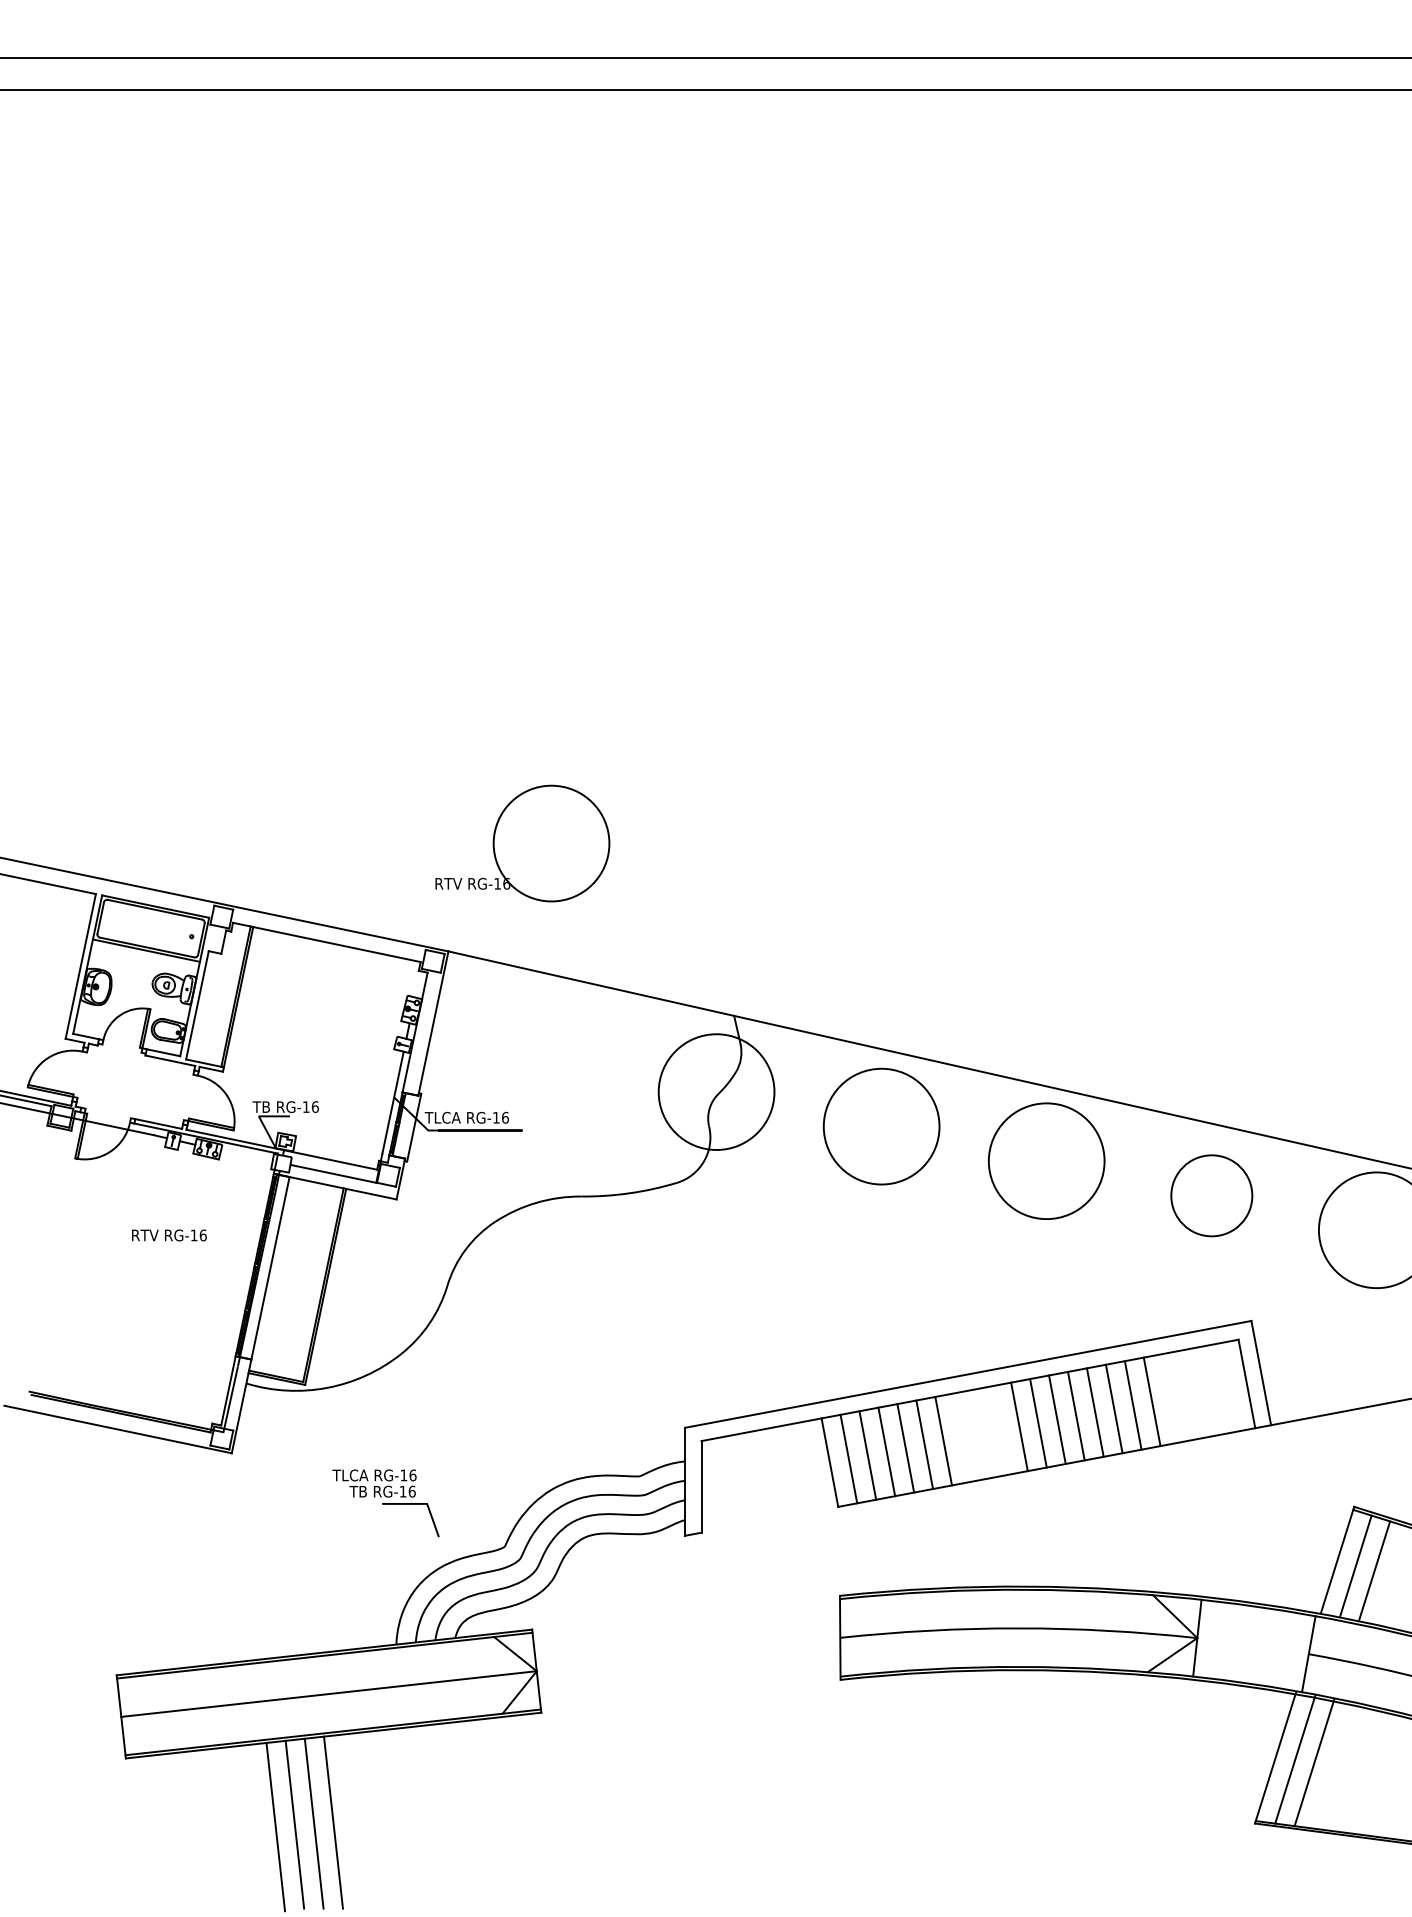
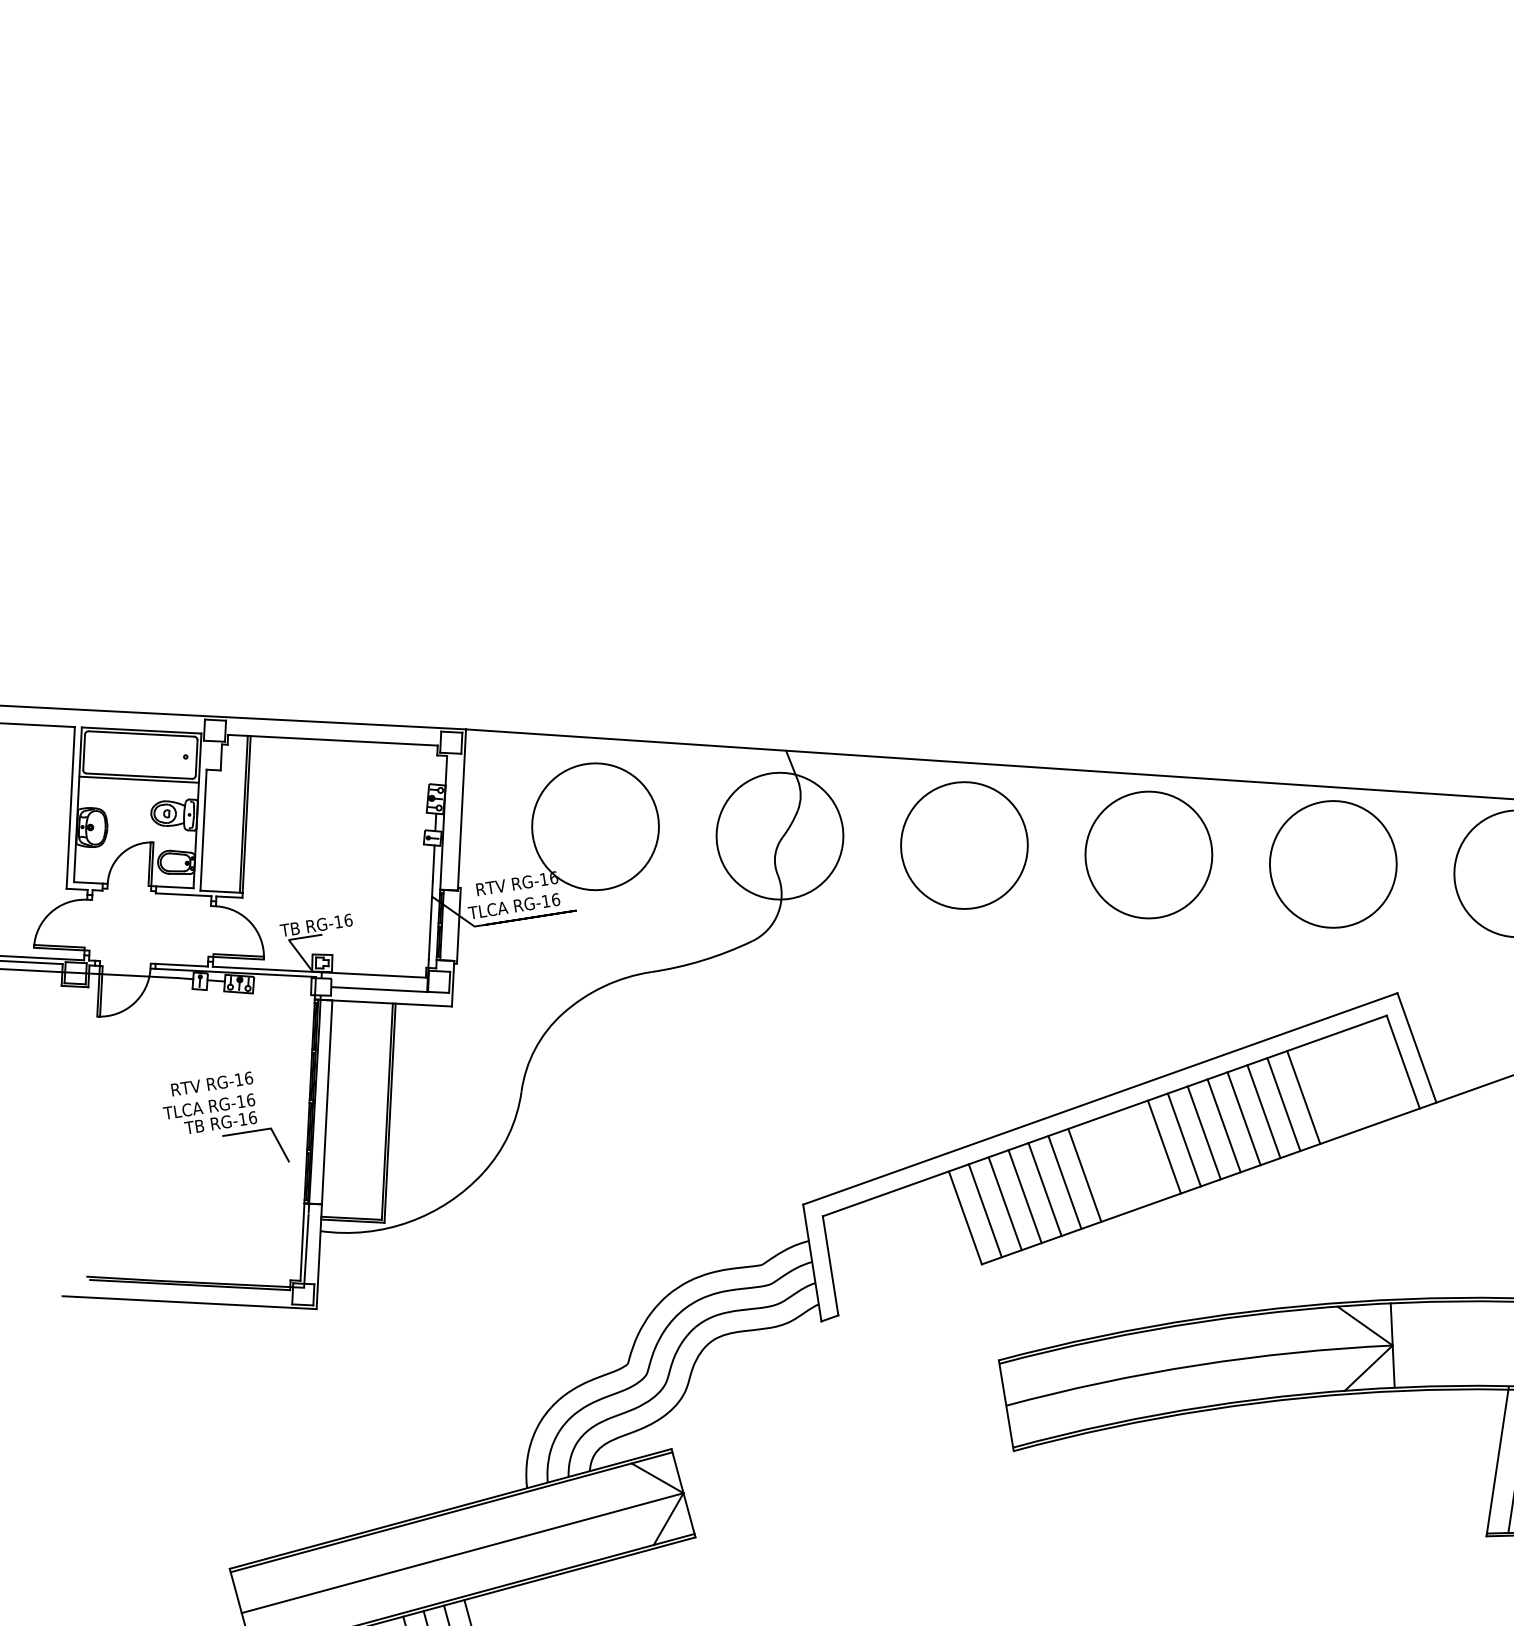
part: (522, 843) -> (564, 831), moved
circle: (1211, 1195) -> (1333, 864), size x1.43
part: (385, 1503) -> (225, 1135), moved

